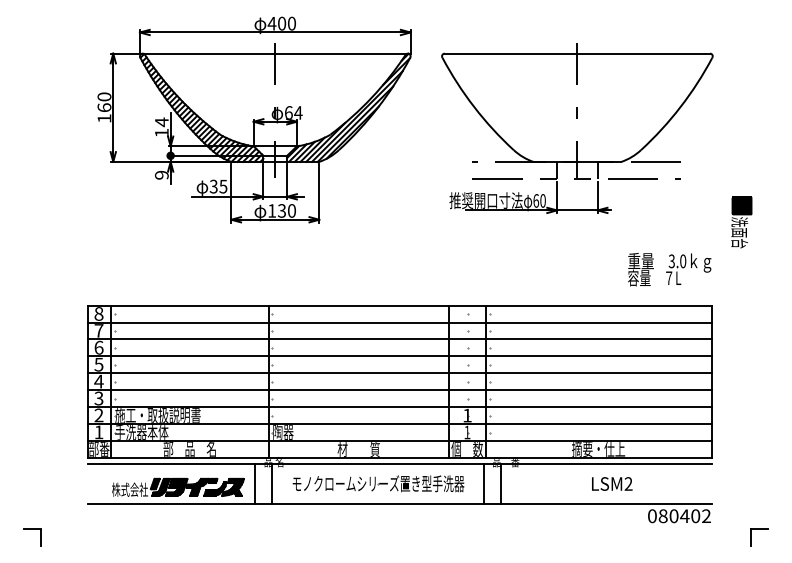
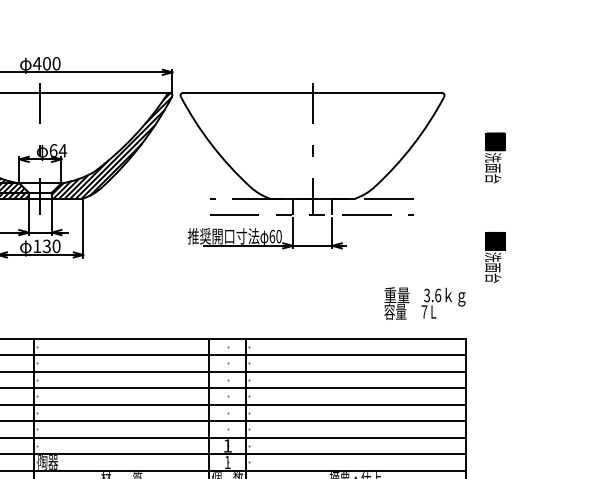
part: (741, 120) -> (495, 158), added
part: (577, 128) -> (312, 165), moved
text: (683, 261) -> (438, 295), 3.0 -> 3.6

